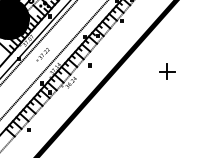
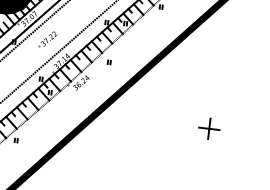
part: (167, 71) -> (209, 128), moved

